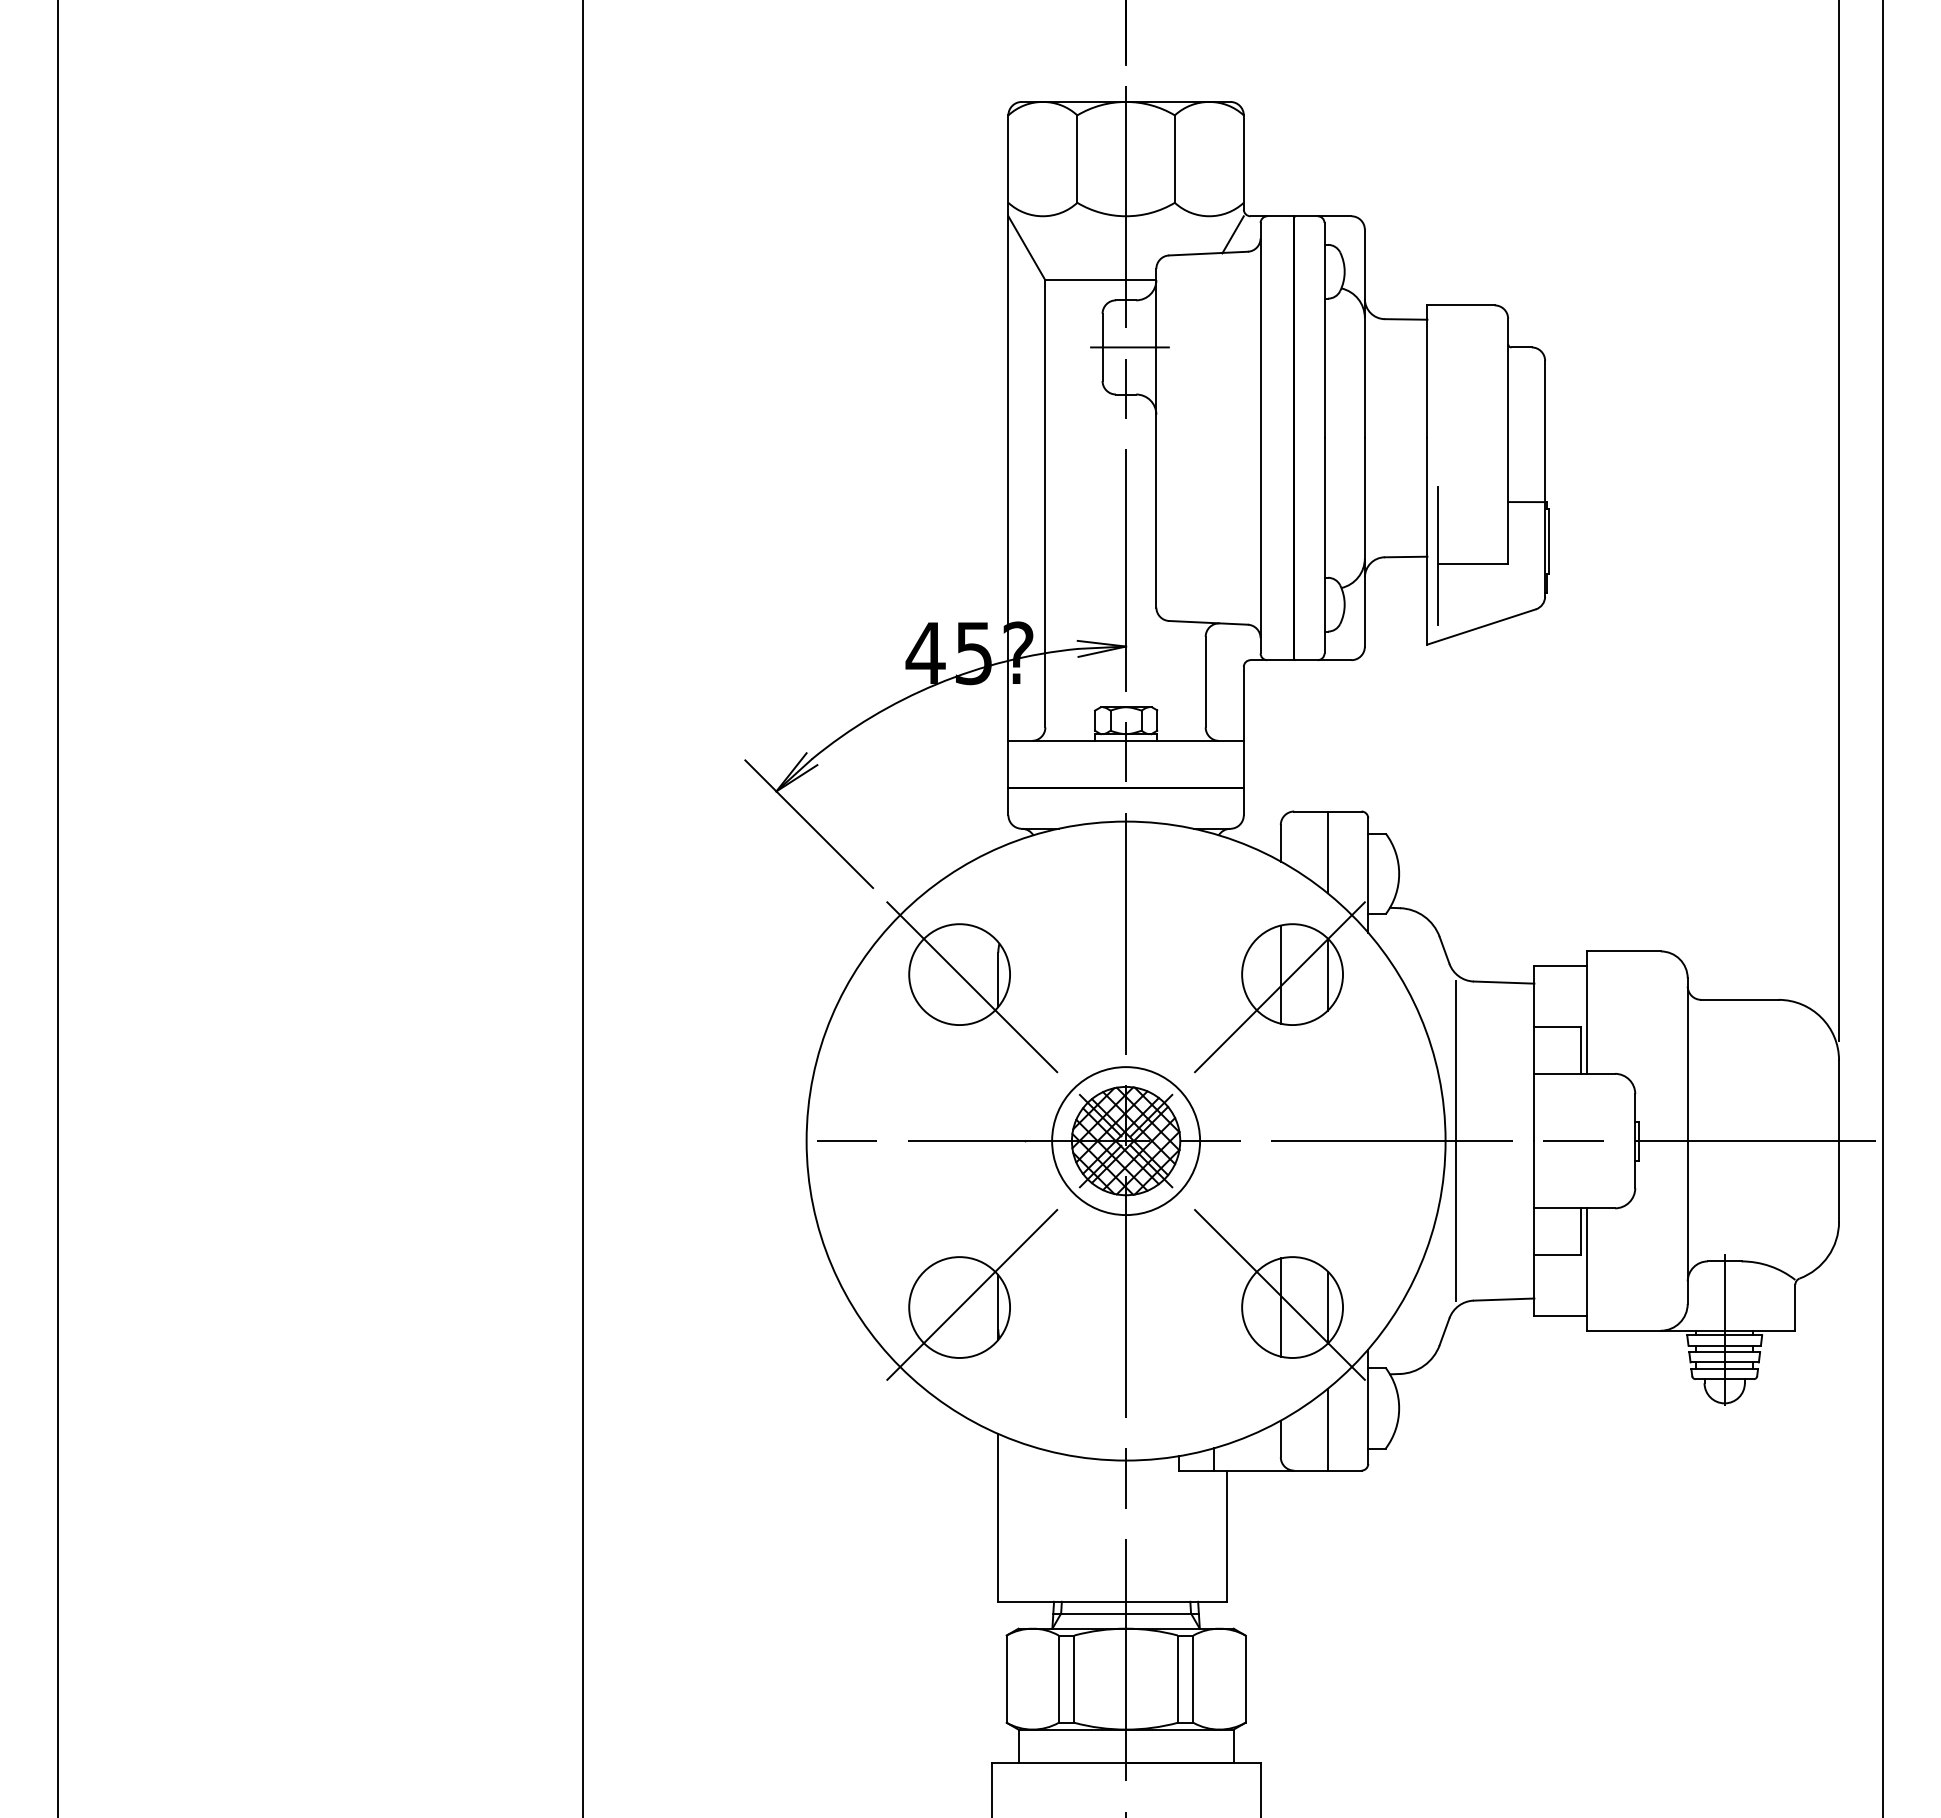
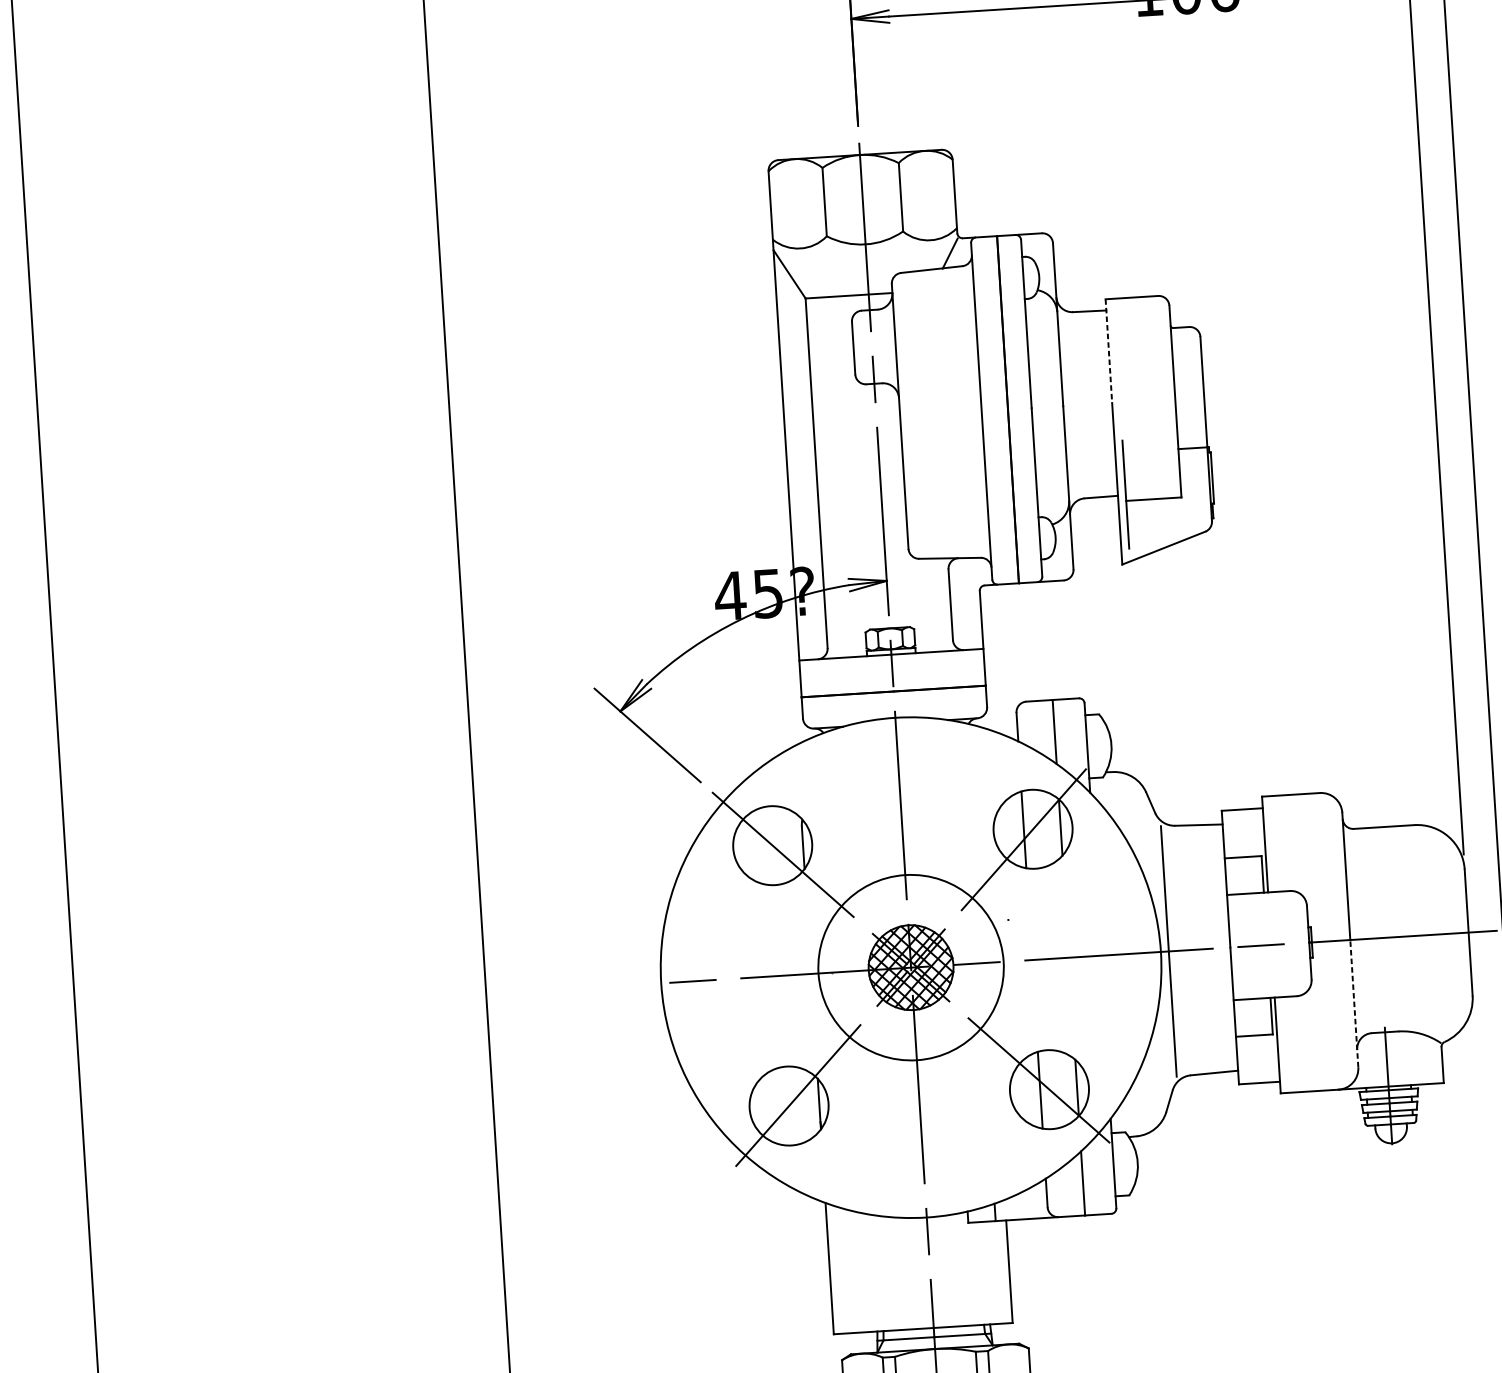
line: (1129, 347) -> (874, 346), removed
line: (1427, 372) -> (1108, 351), solid -> dashed
circle: (1126, 1141) -> (911, 967), size x1.6
line: (1687, 1221) -> (1354, 1002), solid -> dashed

